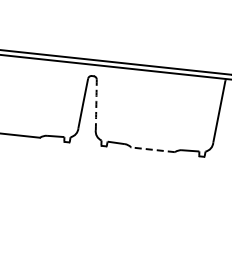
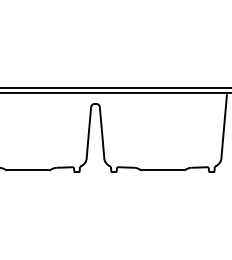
arc: (96, 105) -> (102, 132), dashed -> solid
line: (152, 149) -> (162, 170), dashed -> solid

